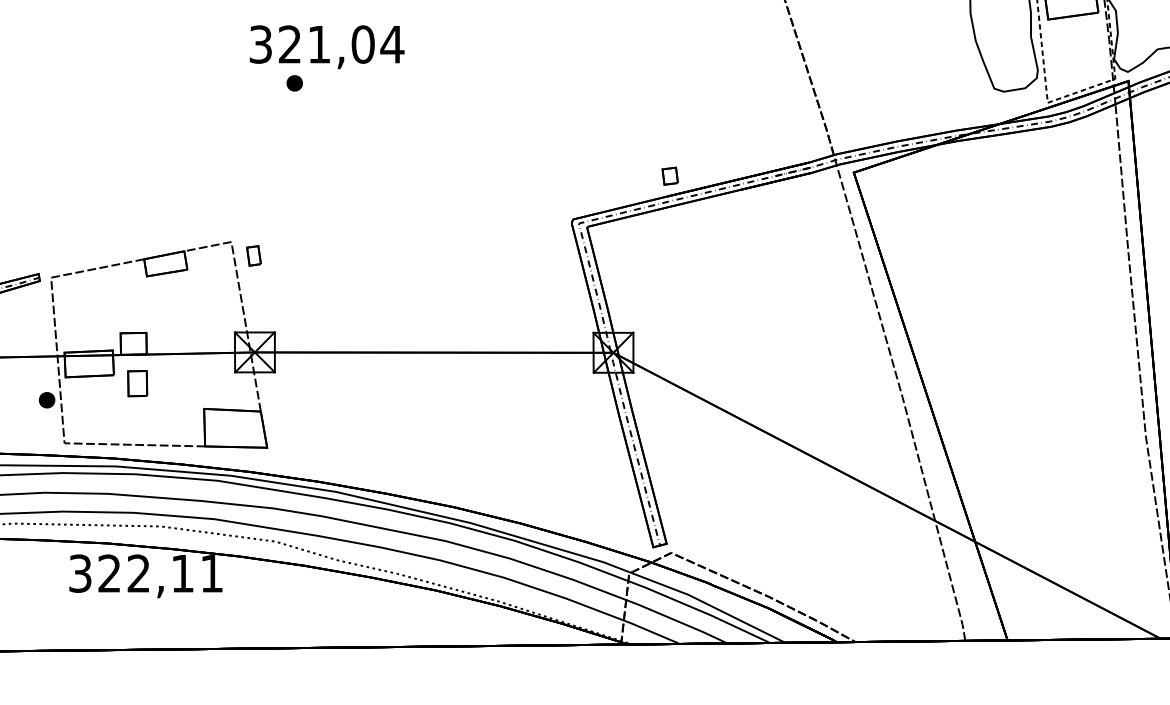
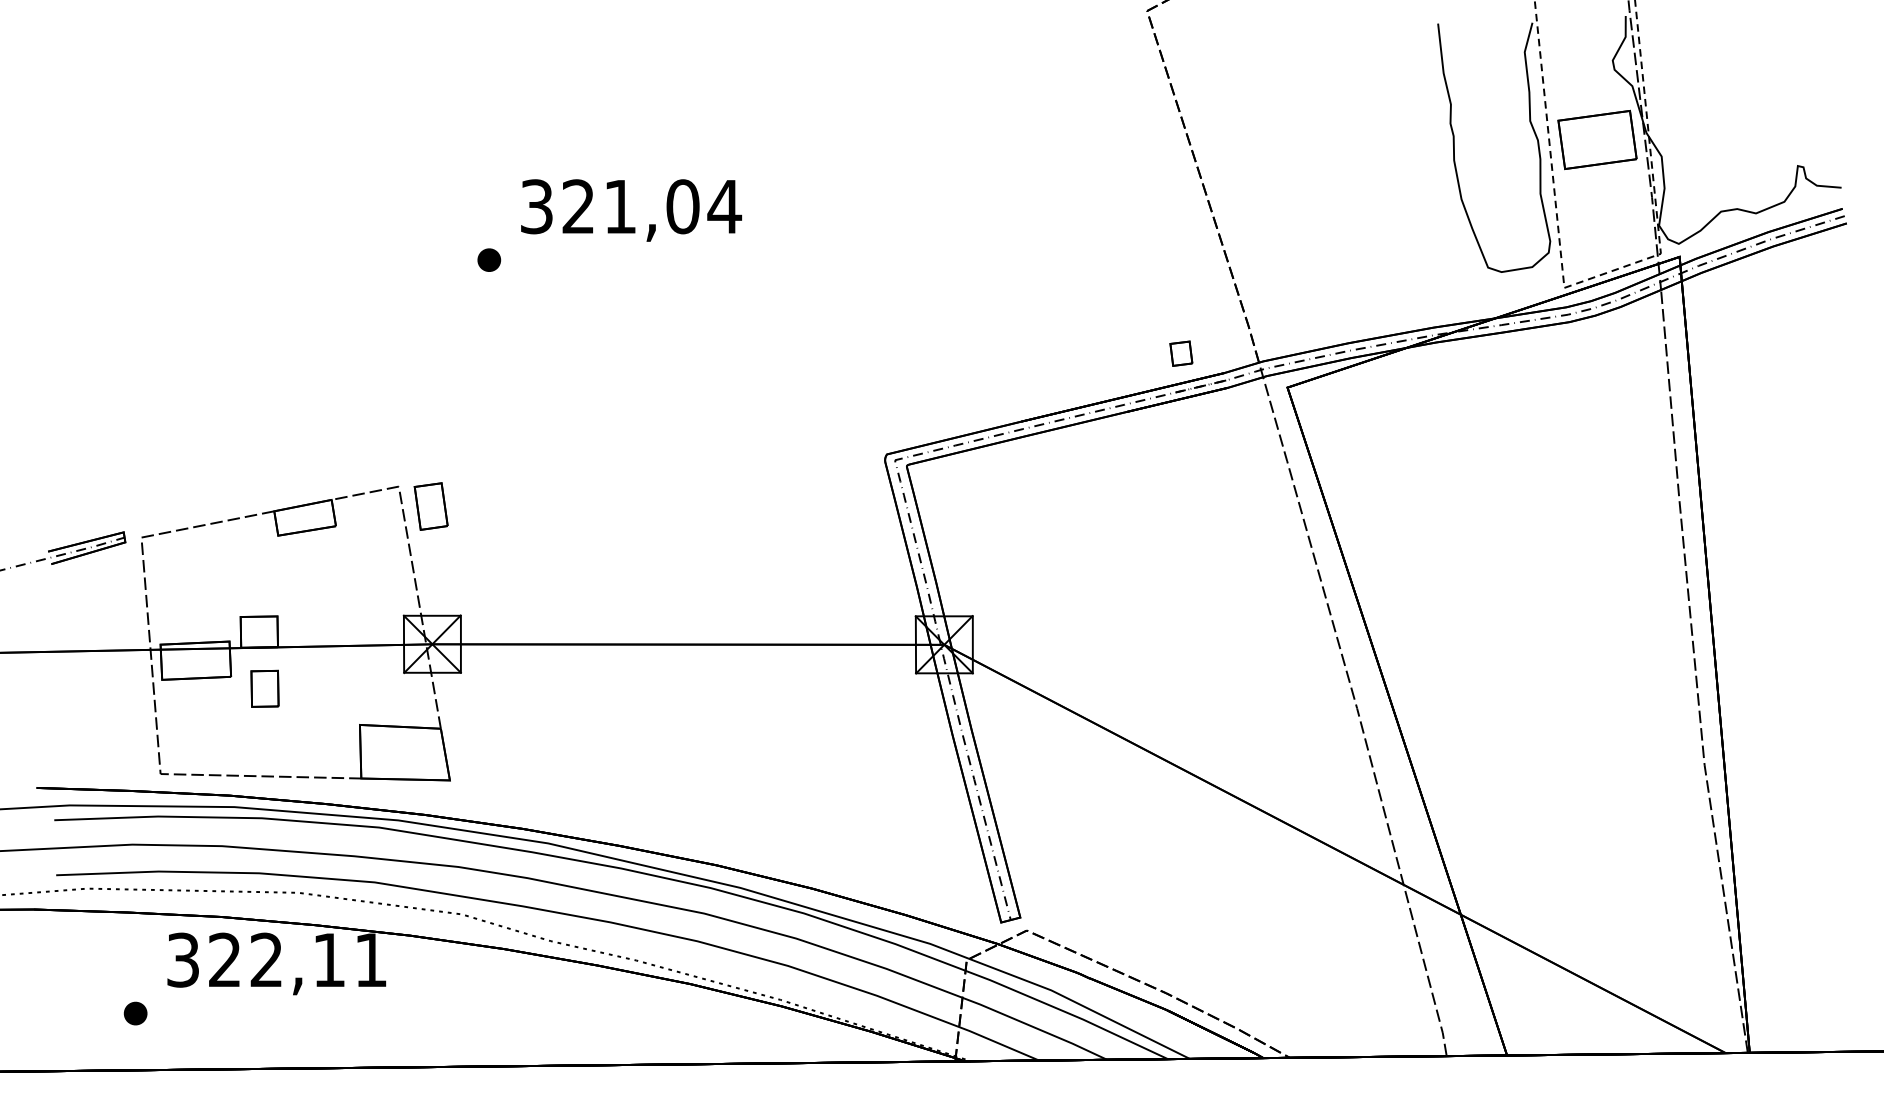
text: (327, 47) -> (631, 210), moved
part: (670, 176) -> (1181, 353), moved
part: (253, 255) -> (430, 506), size x1.67
part: (46, 400) -> (135, 1013), moved

